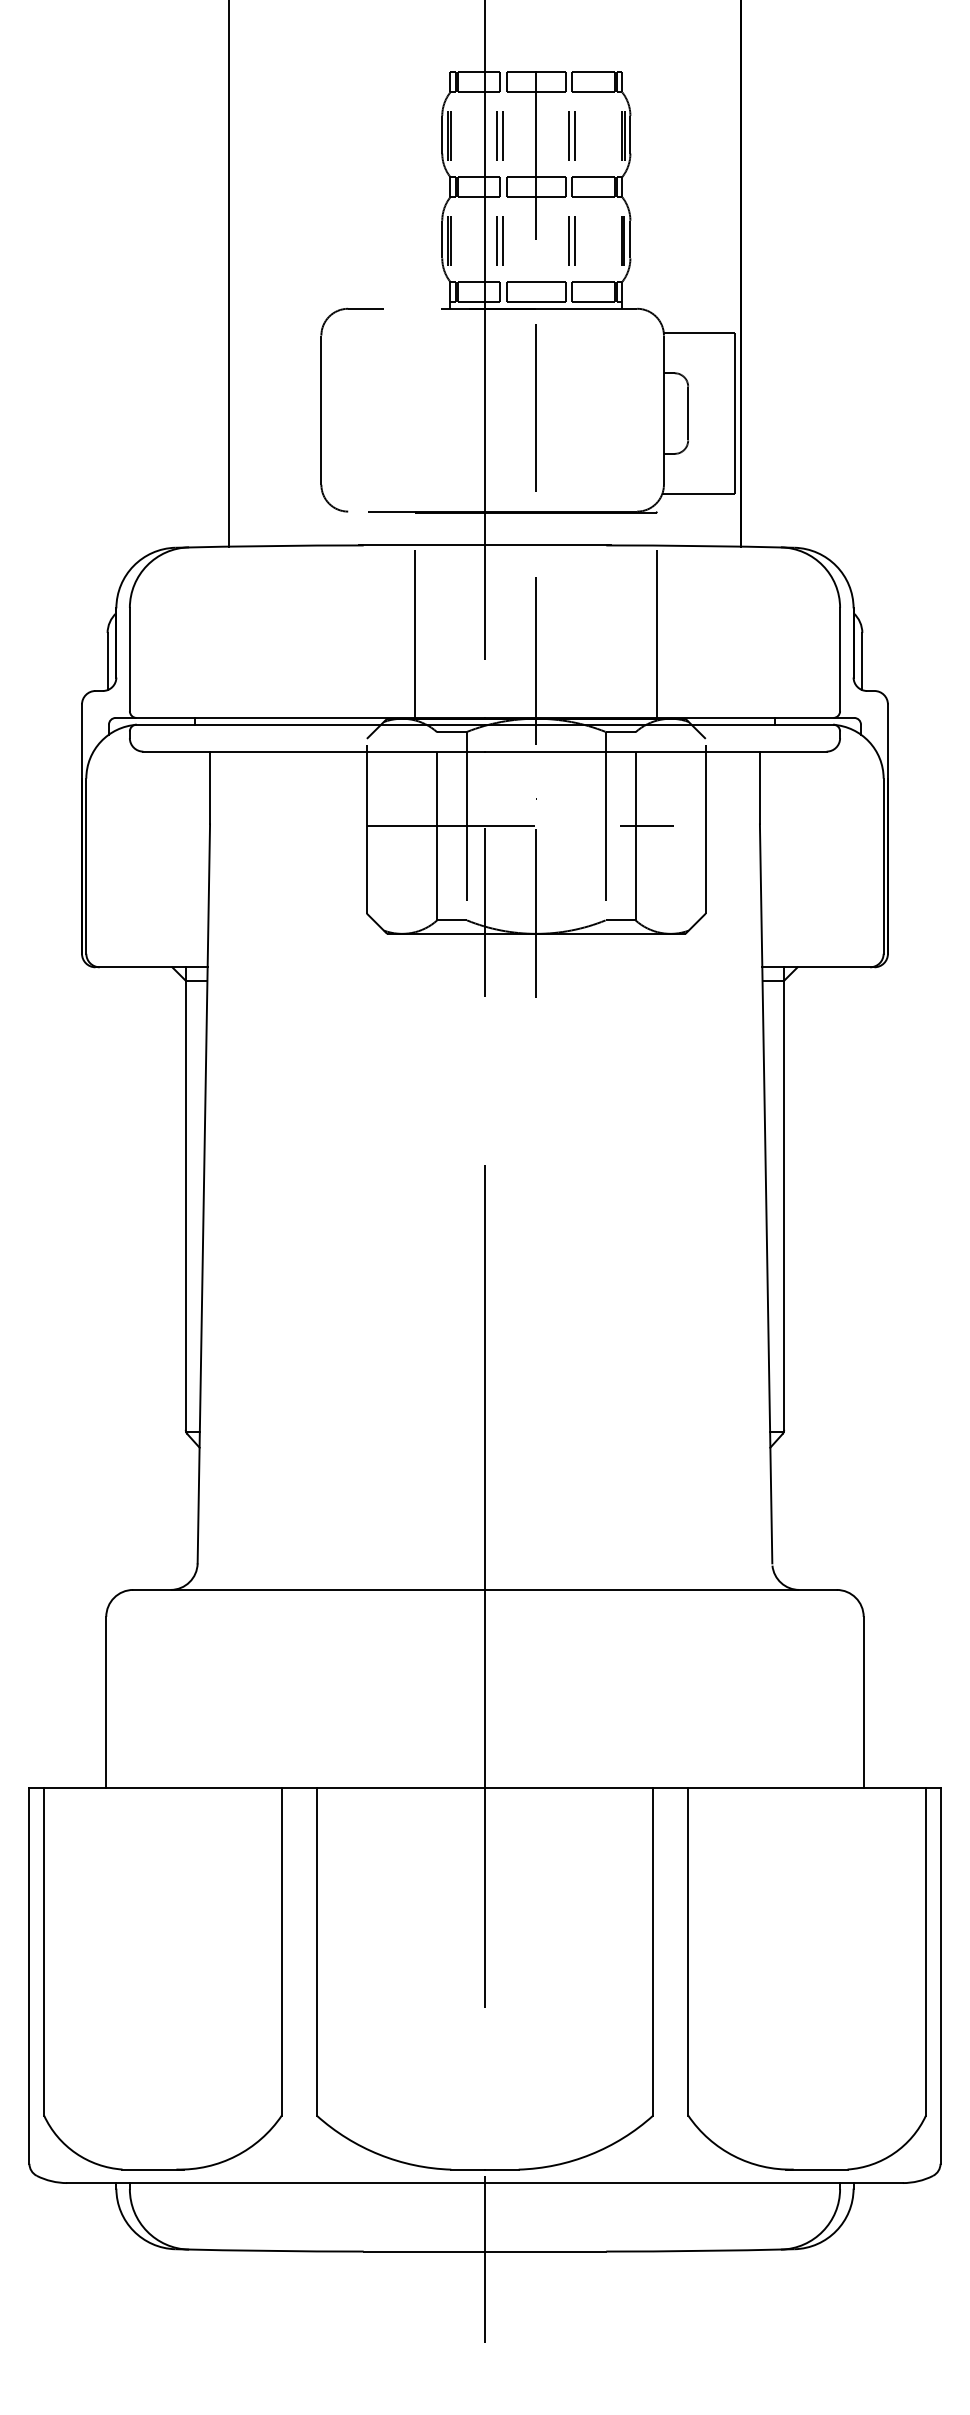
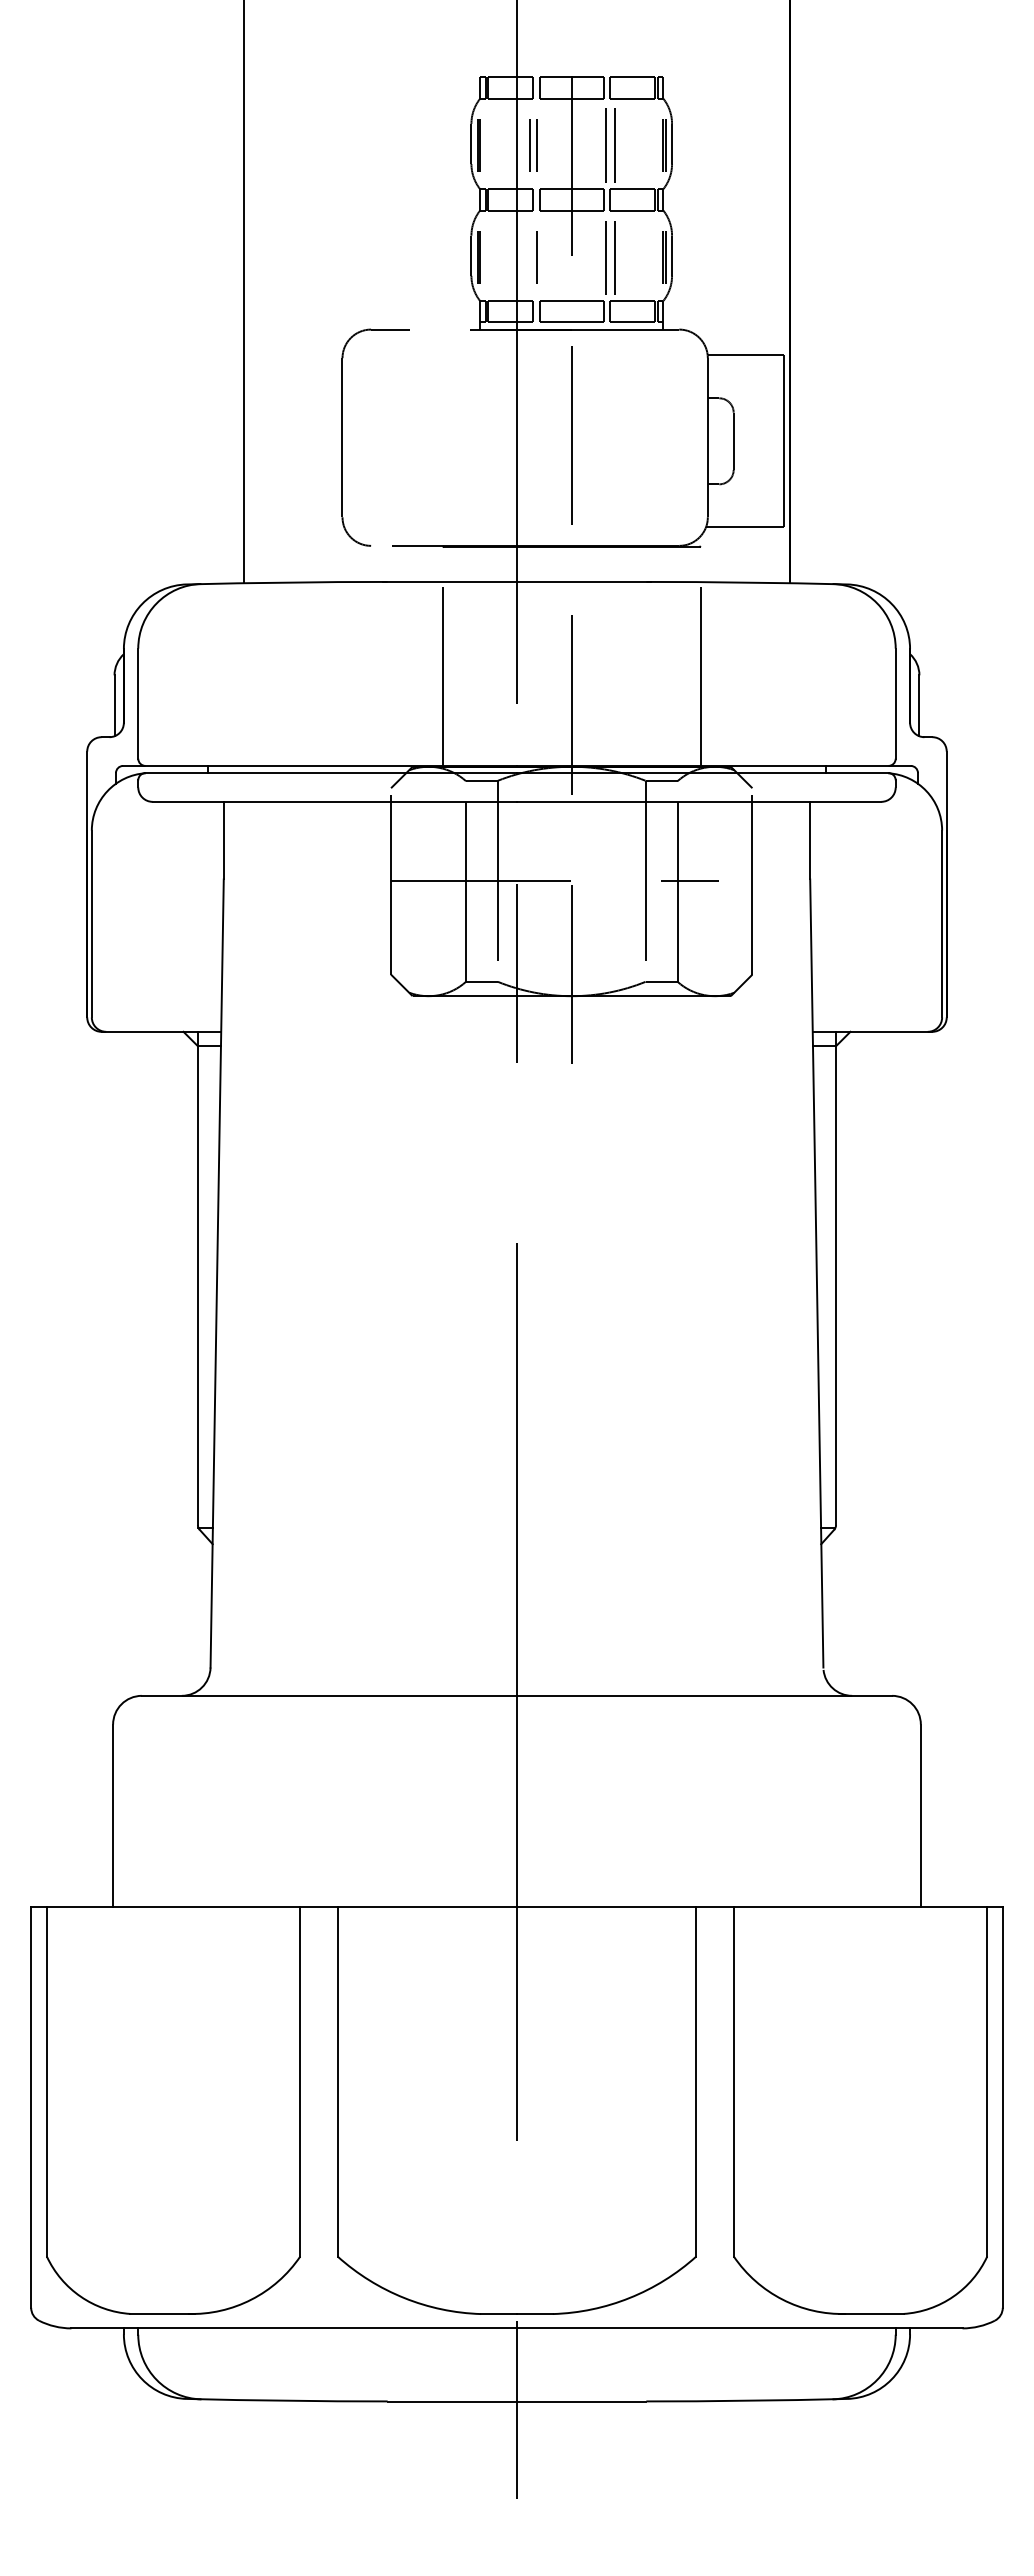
part: (571, 136) -> (609, 145), size x1.4
line: (497, 241) -> (530, 257), removed
part: (571, 241) -> (609, 257), size x1.4

